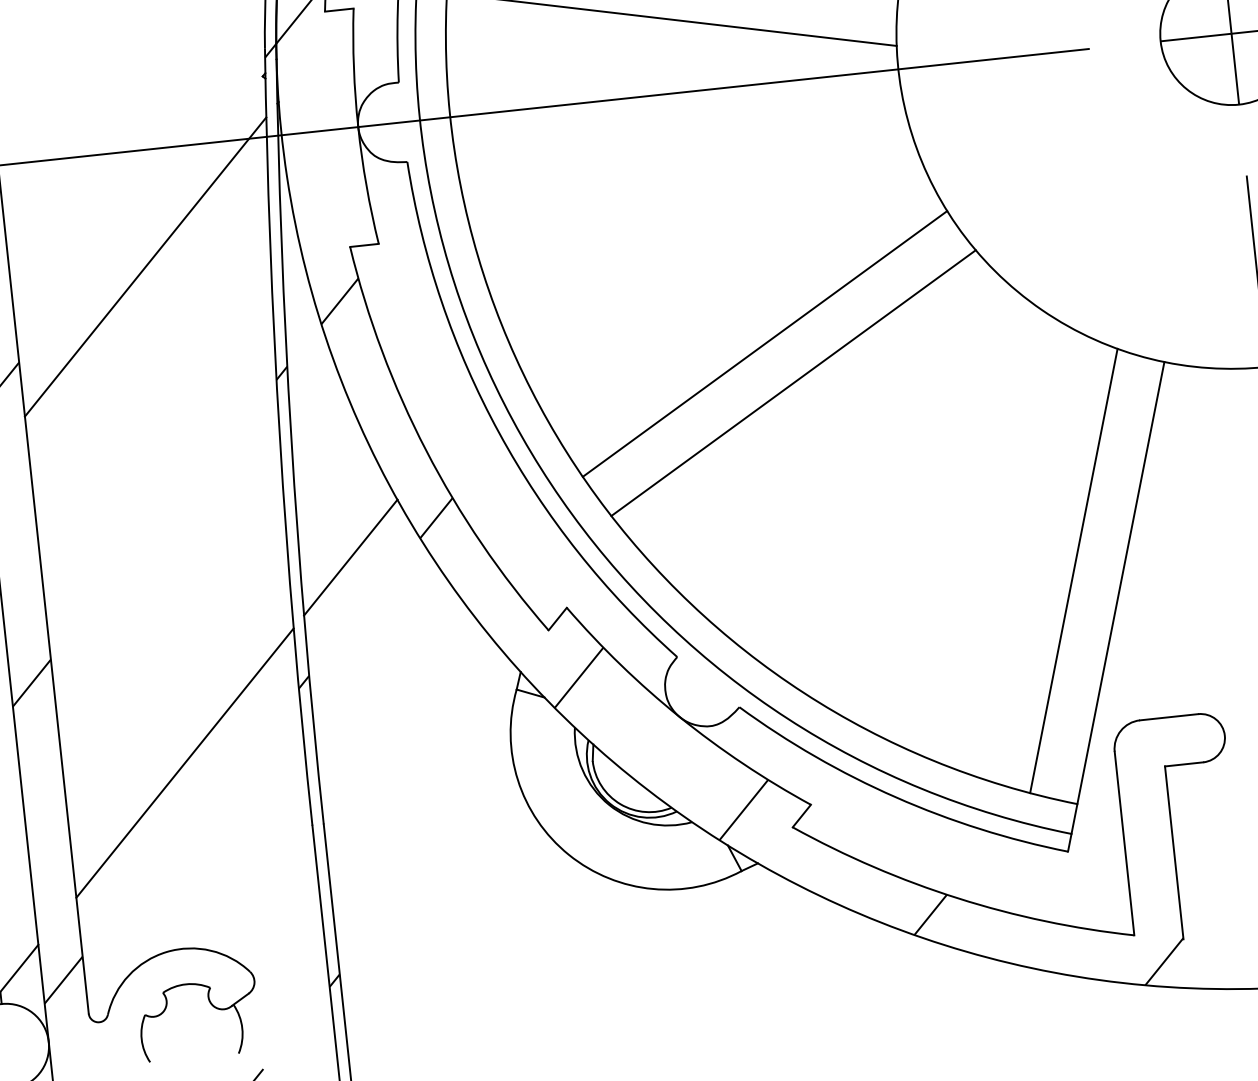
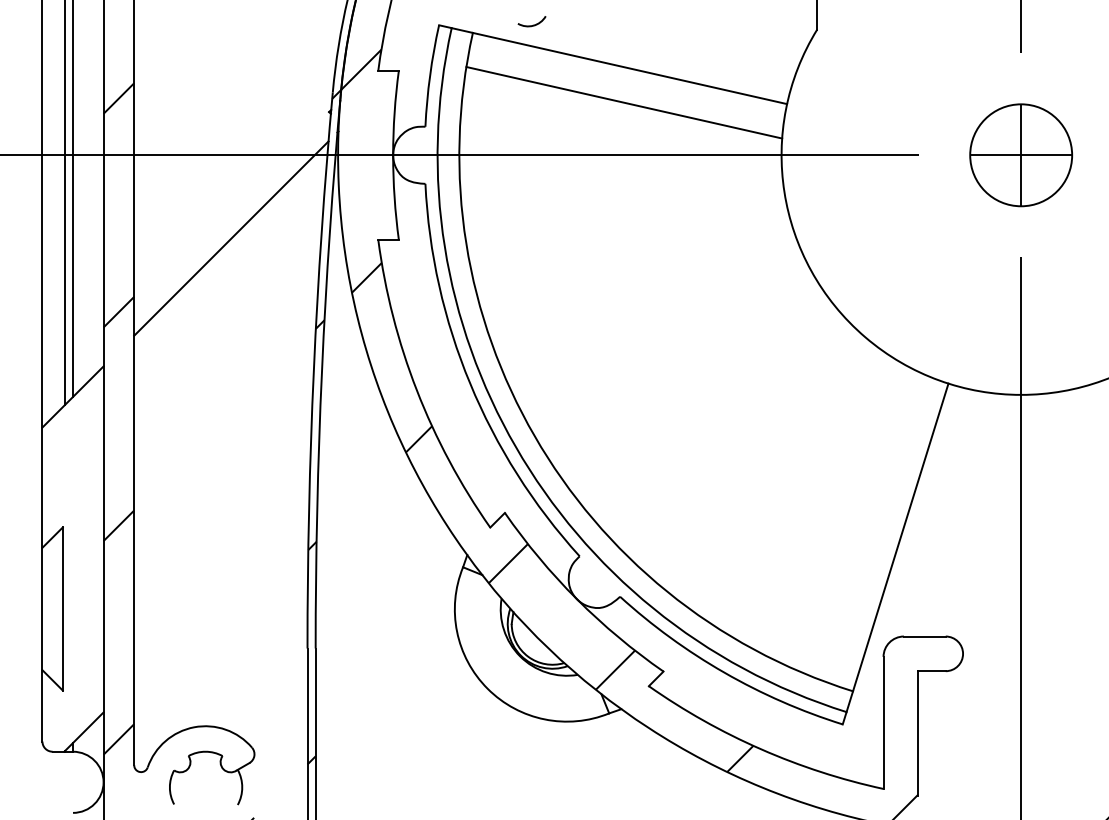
line: (764, 344) -> (665, 340), removed
line: (792, 383) -> (682, 370), removed
line: (349, 557) -> (354, 460), removed
line: (1074, 569) -> (868, 524), removed
line: (184, 761) -> (221, 593), removed

